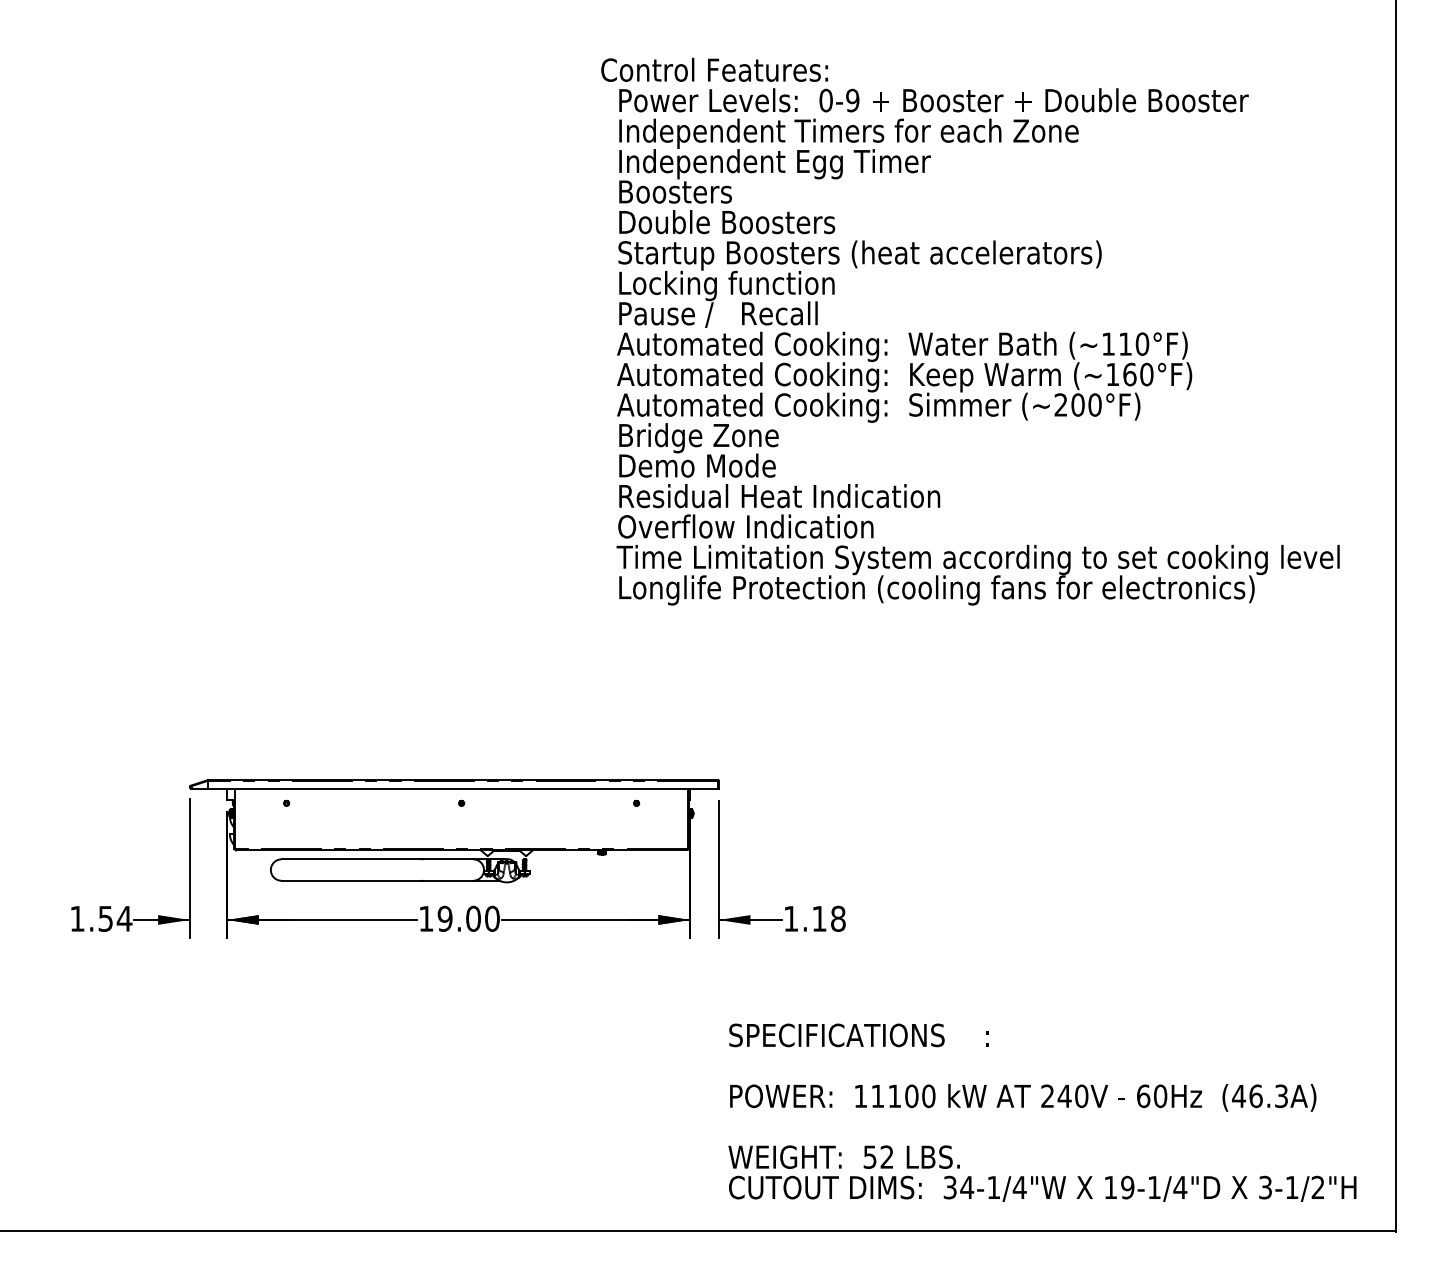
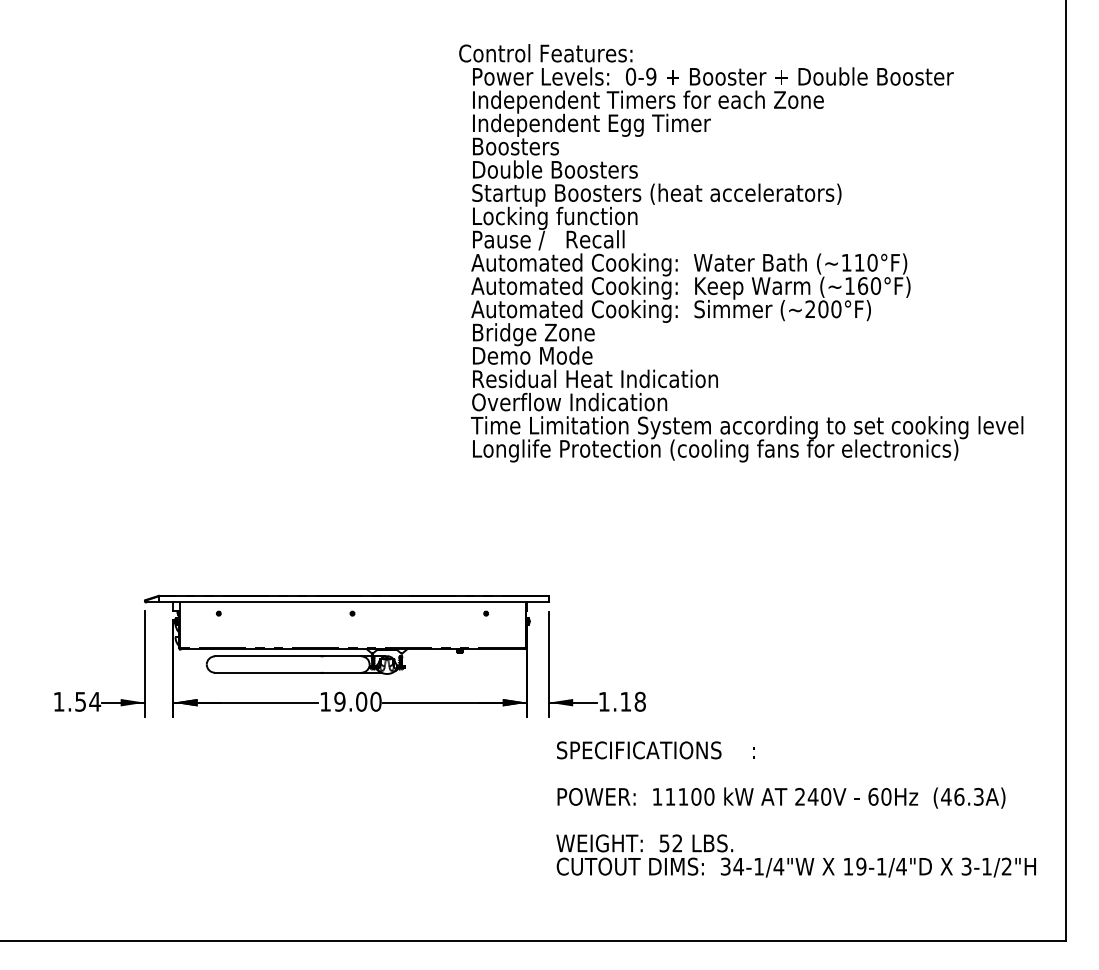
text: (1042, 1112) -> (796, 809), moved

